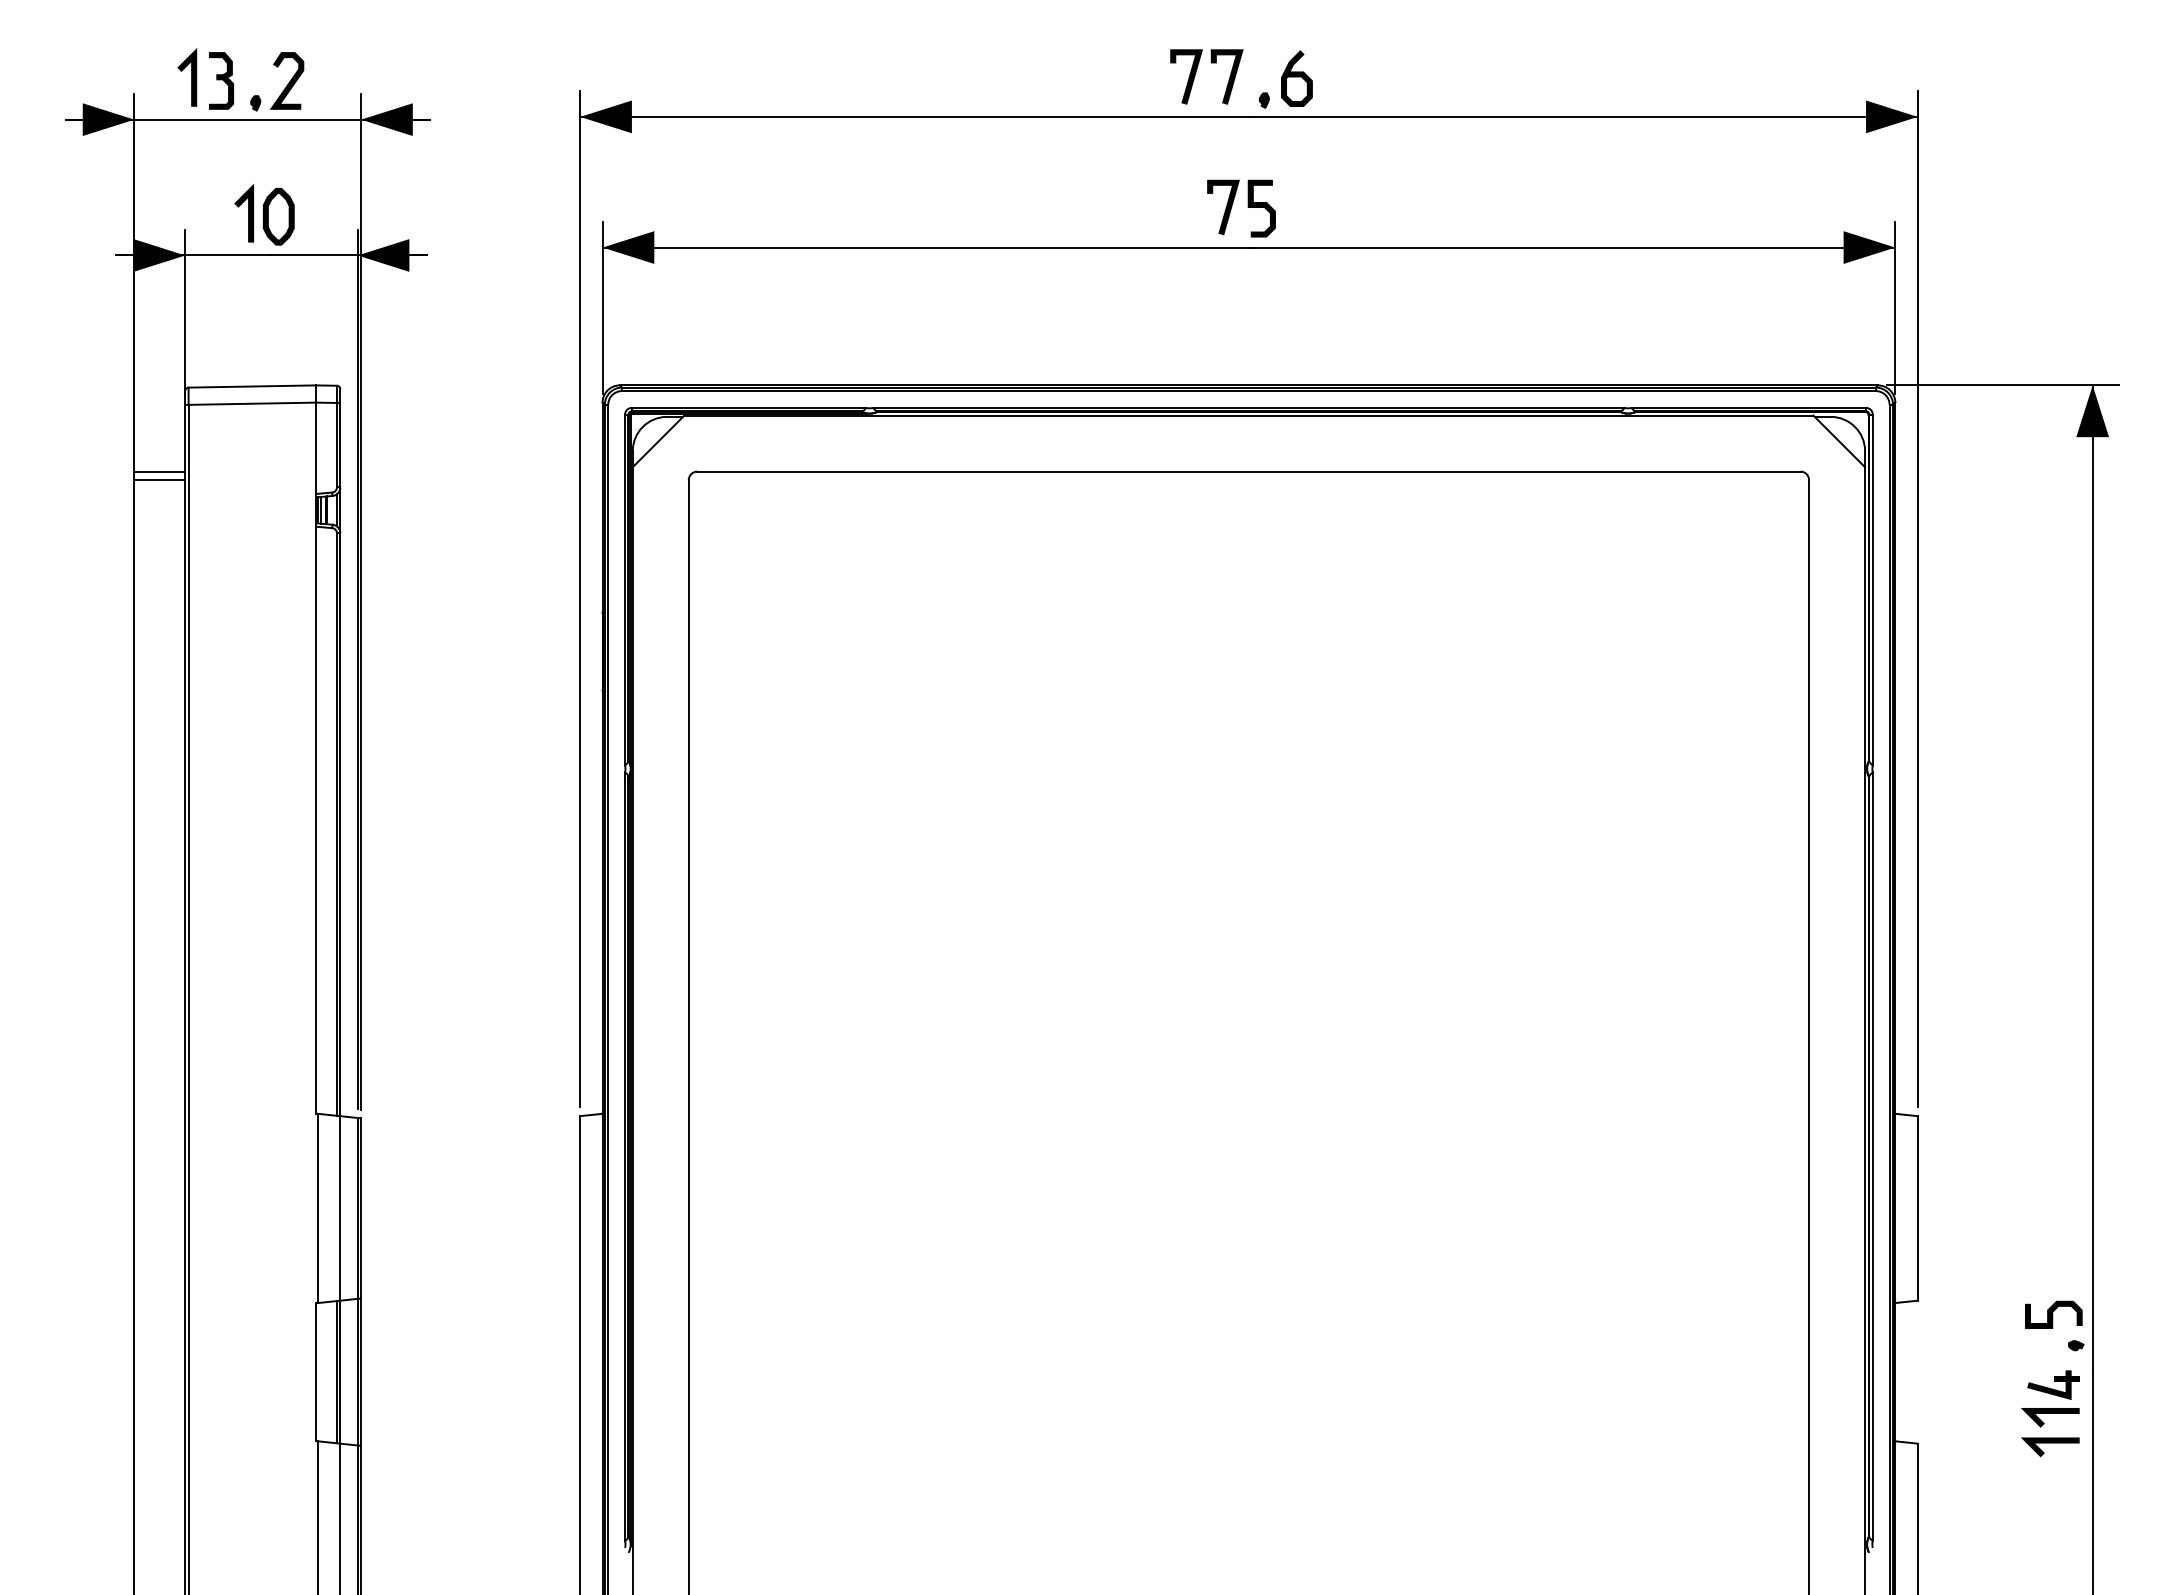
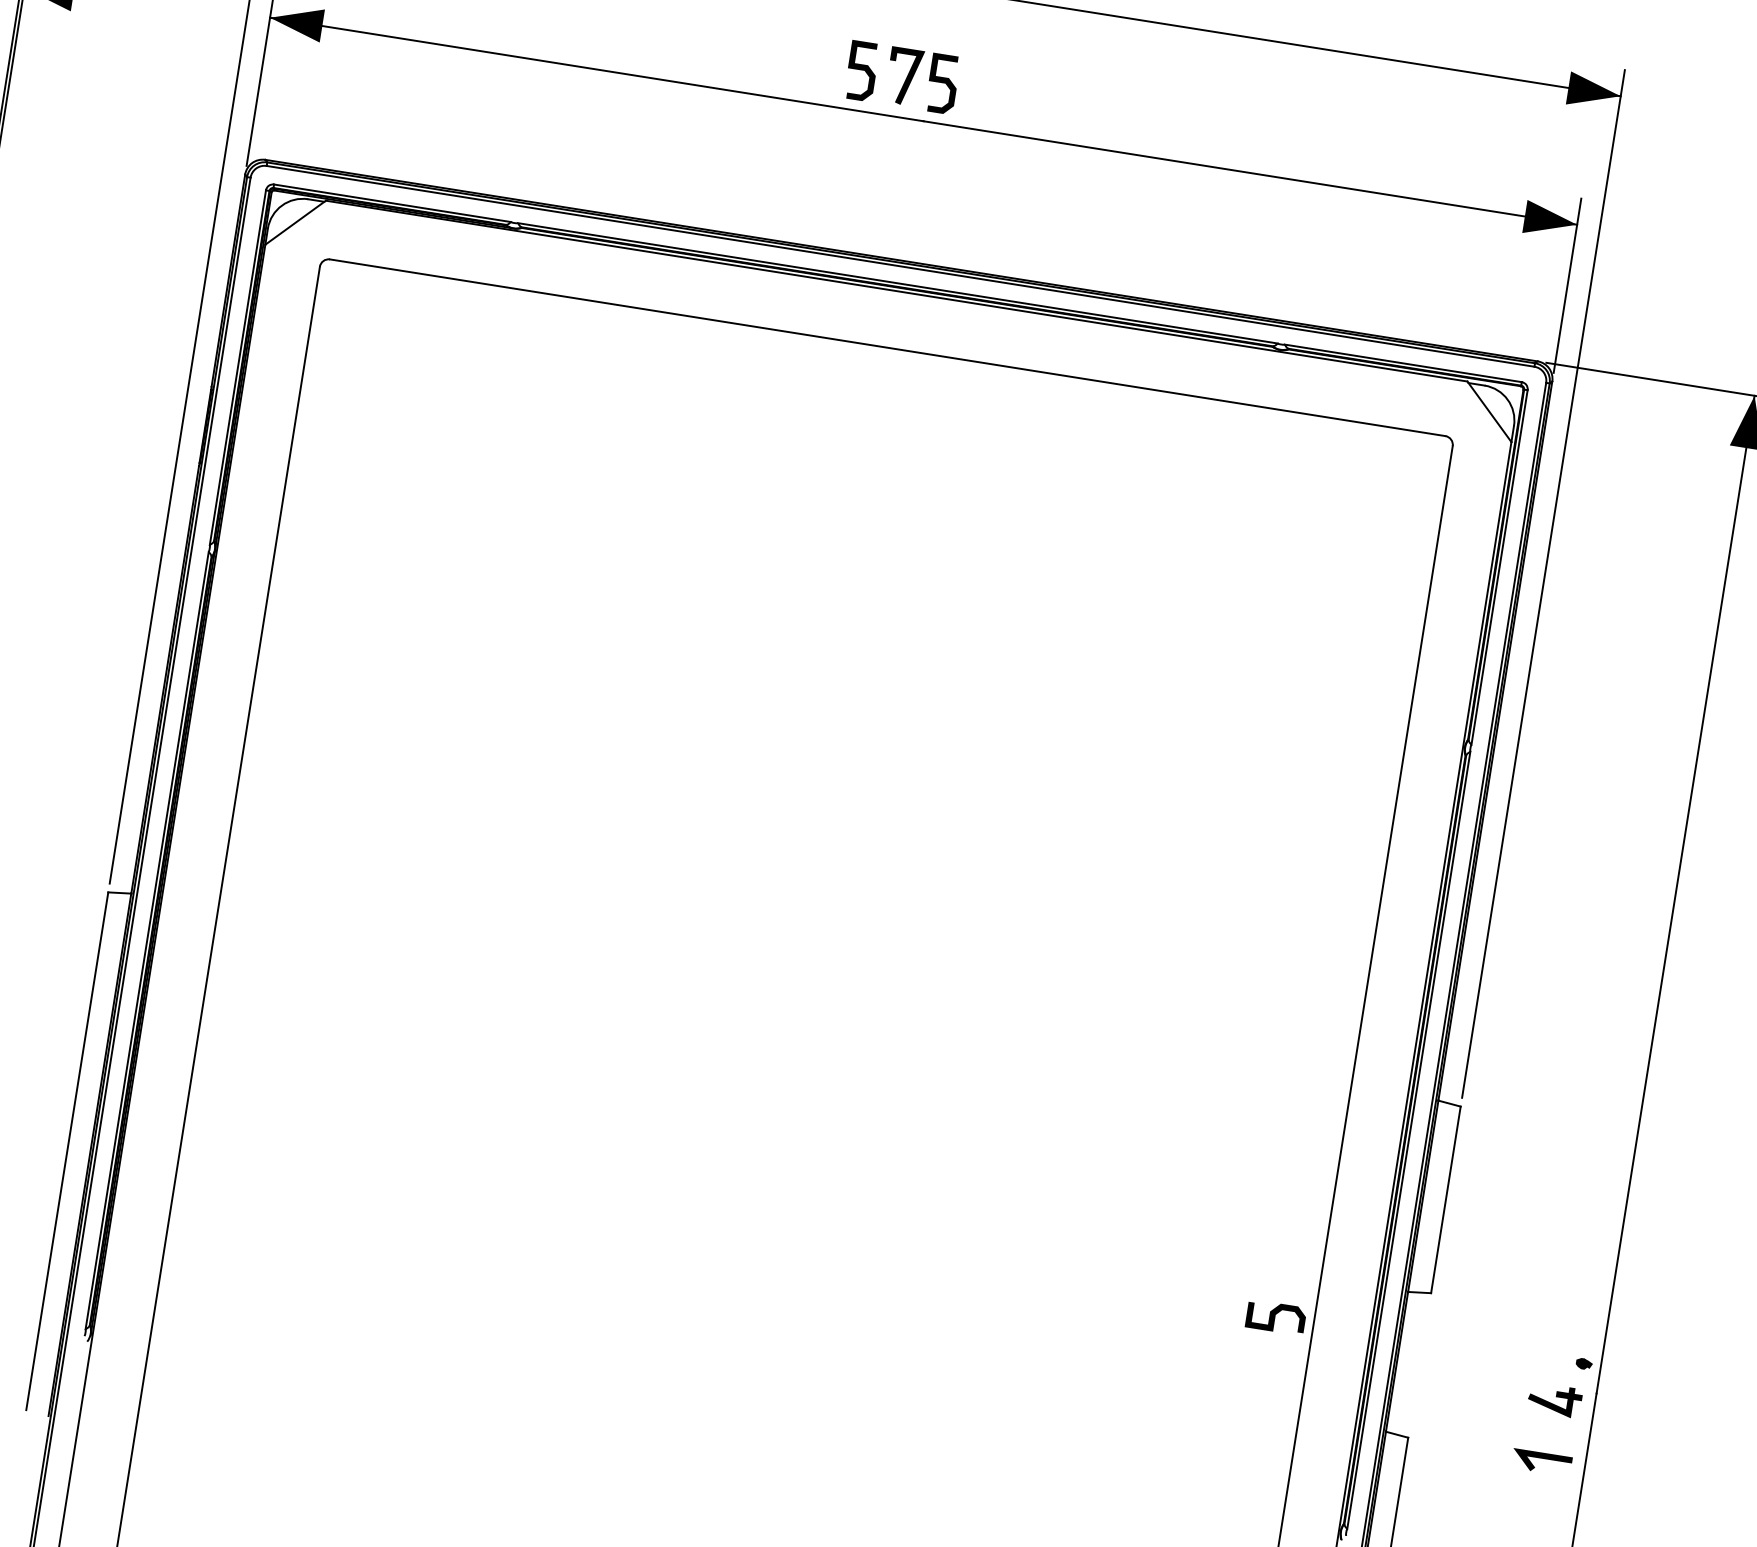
curve: (1181, 207) -> (861, 69), added
curve: (2053, 1314) -> (1275, 1317), moved
line: (2050, 1413) -> (1547, 1428), removed

